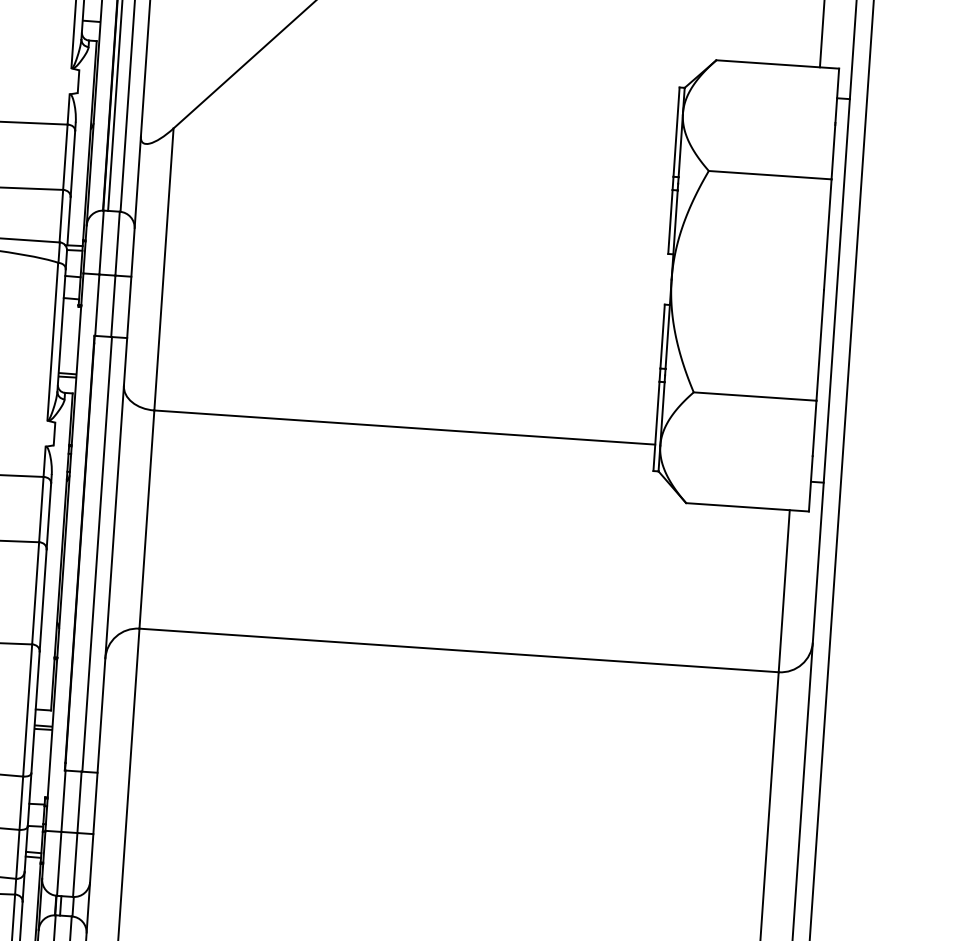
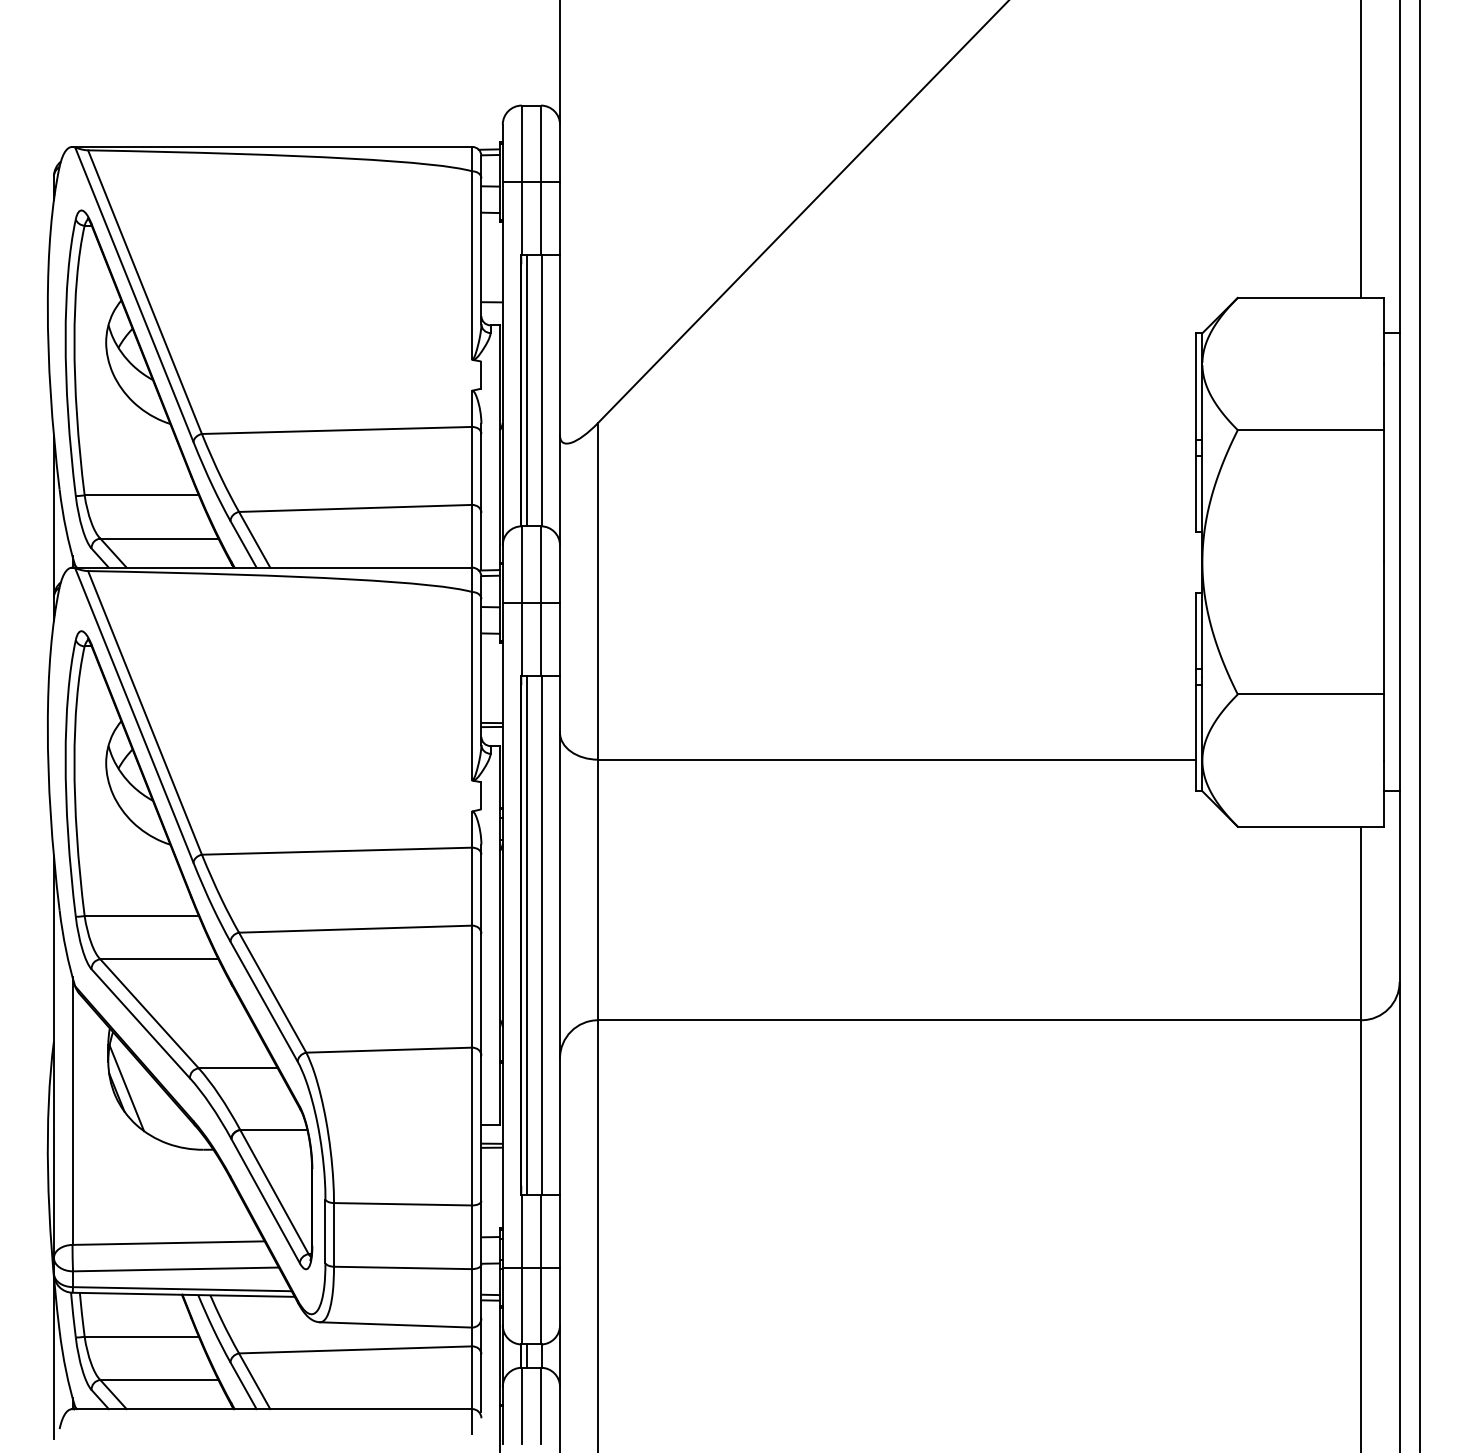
line: (85, 552) -> (527, 934), added

